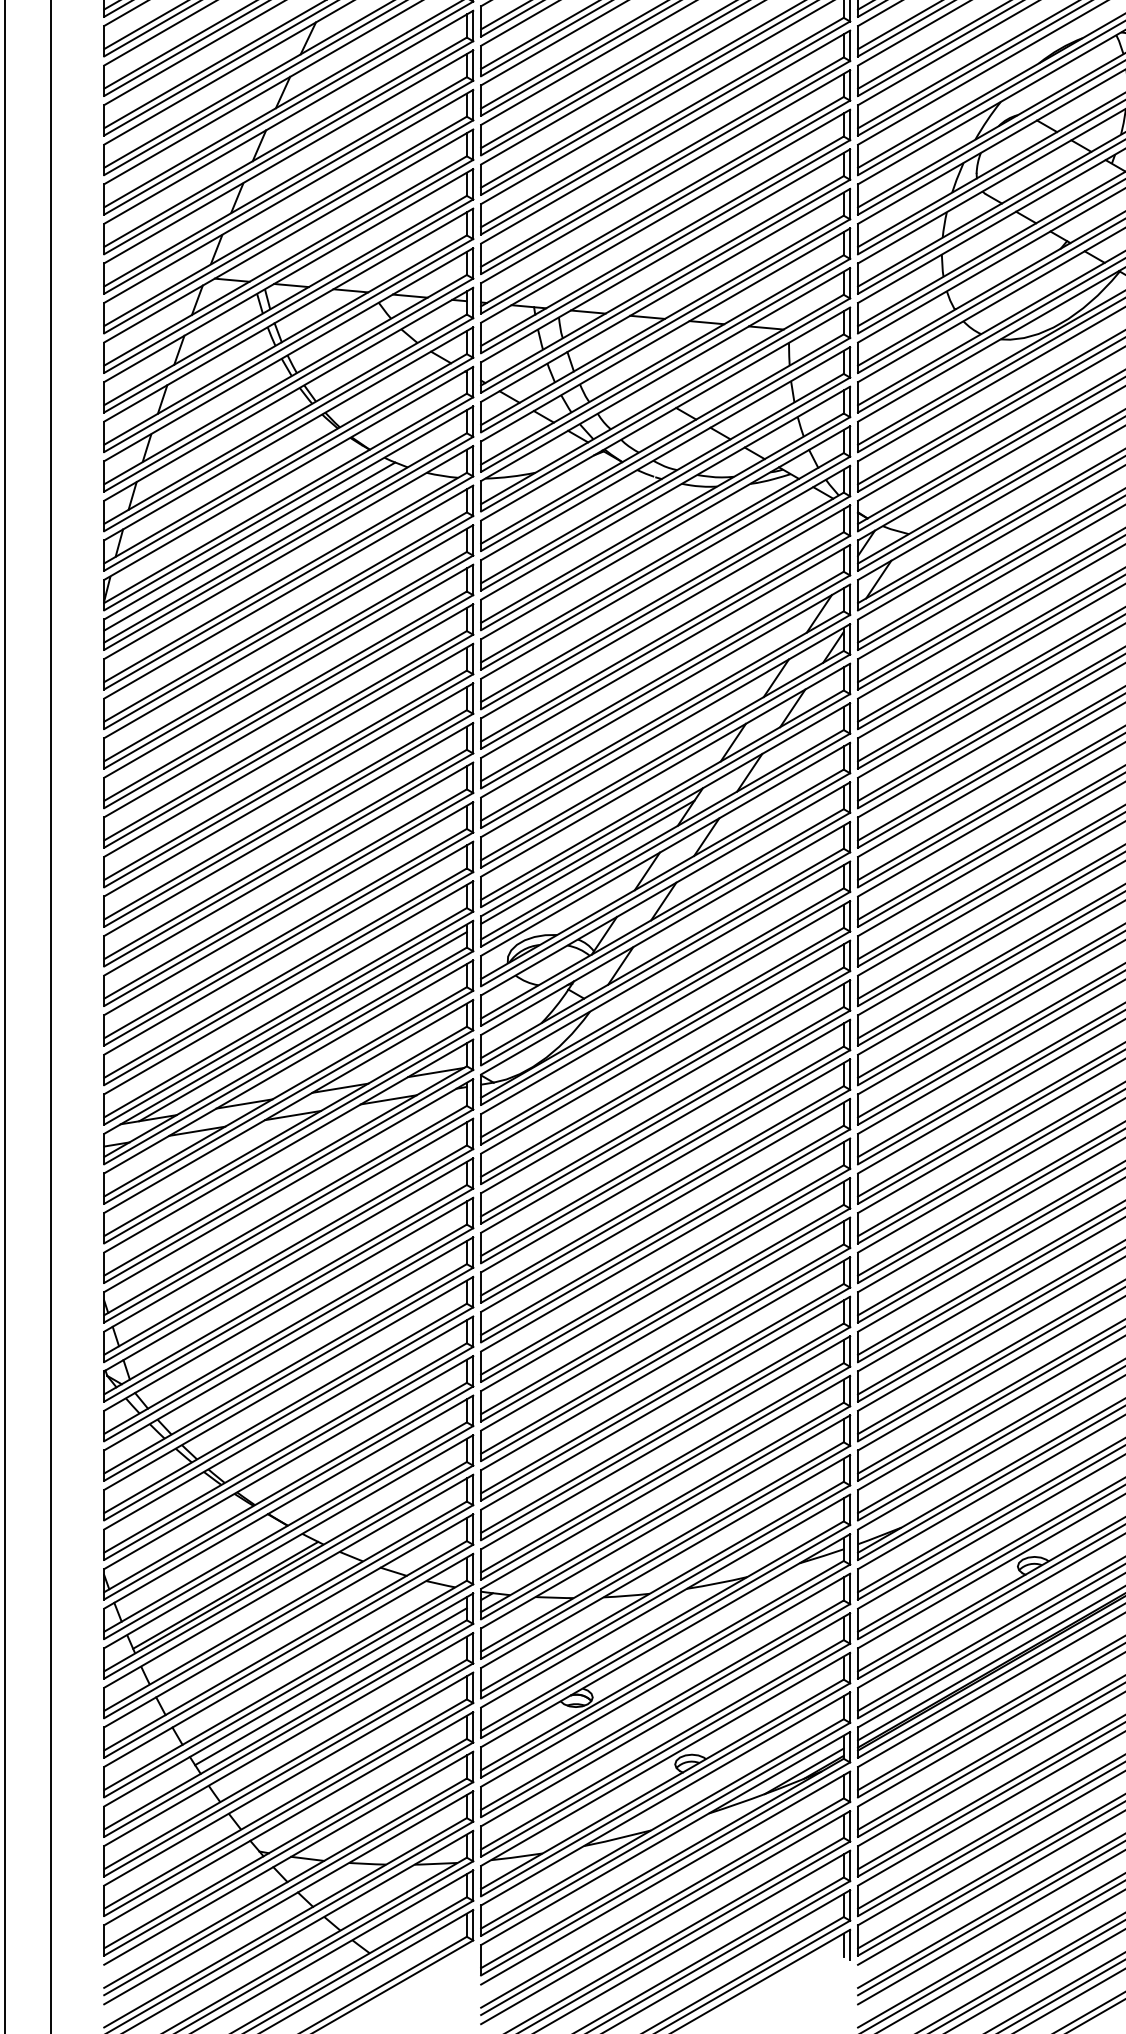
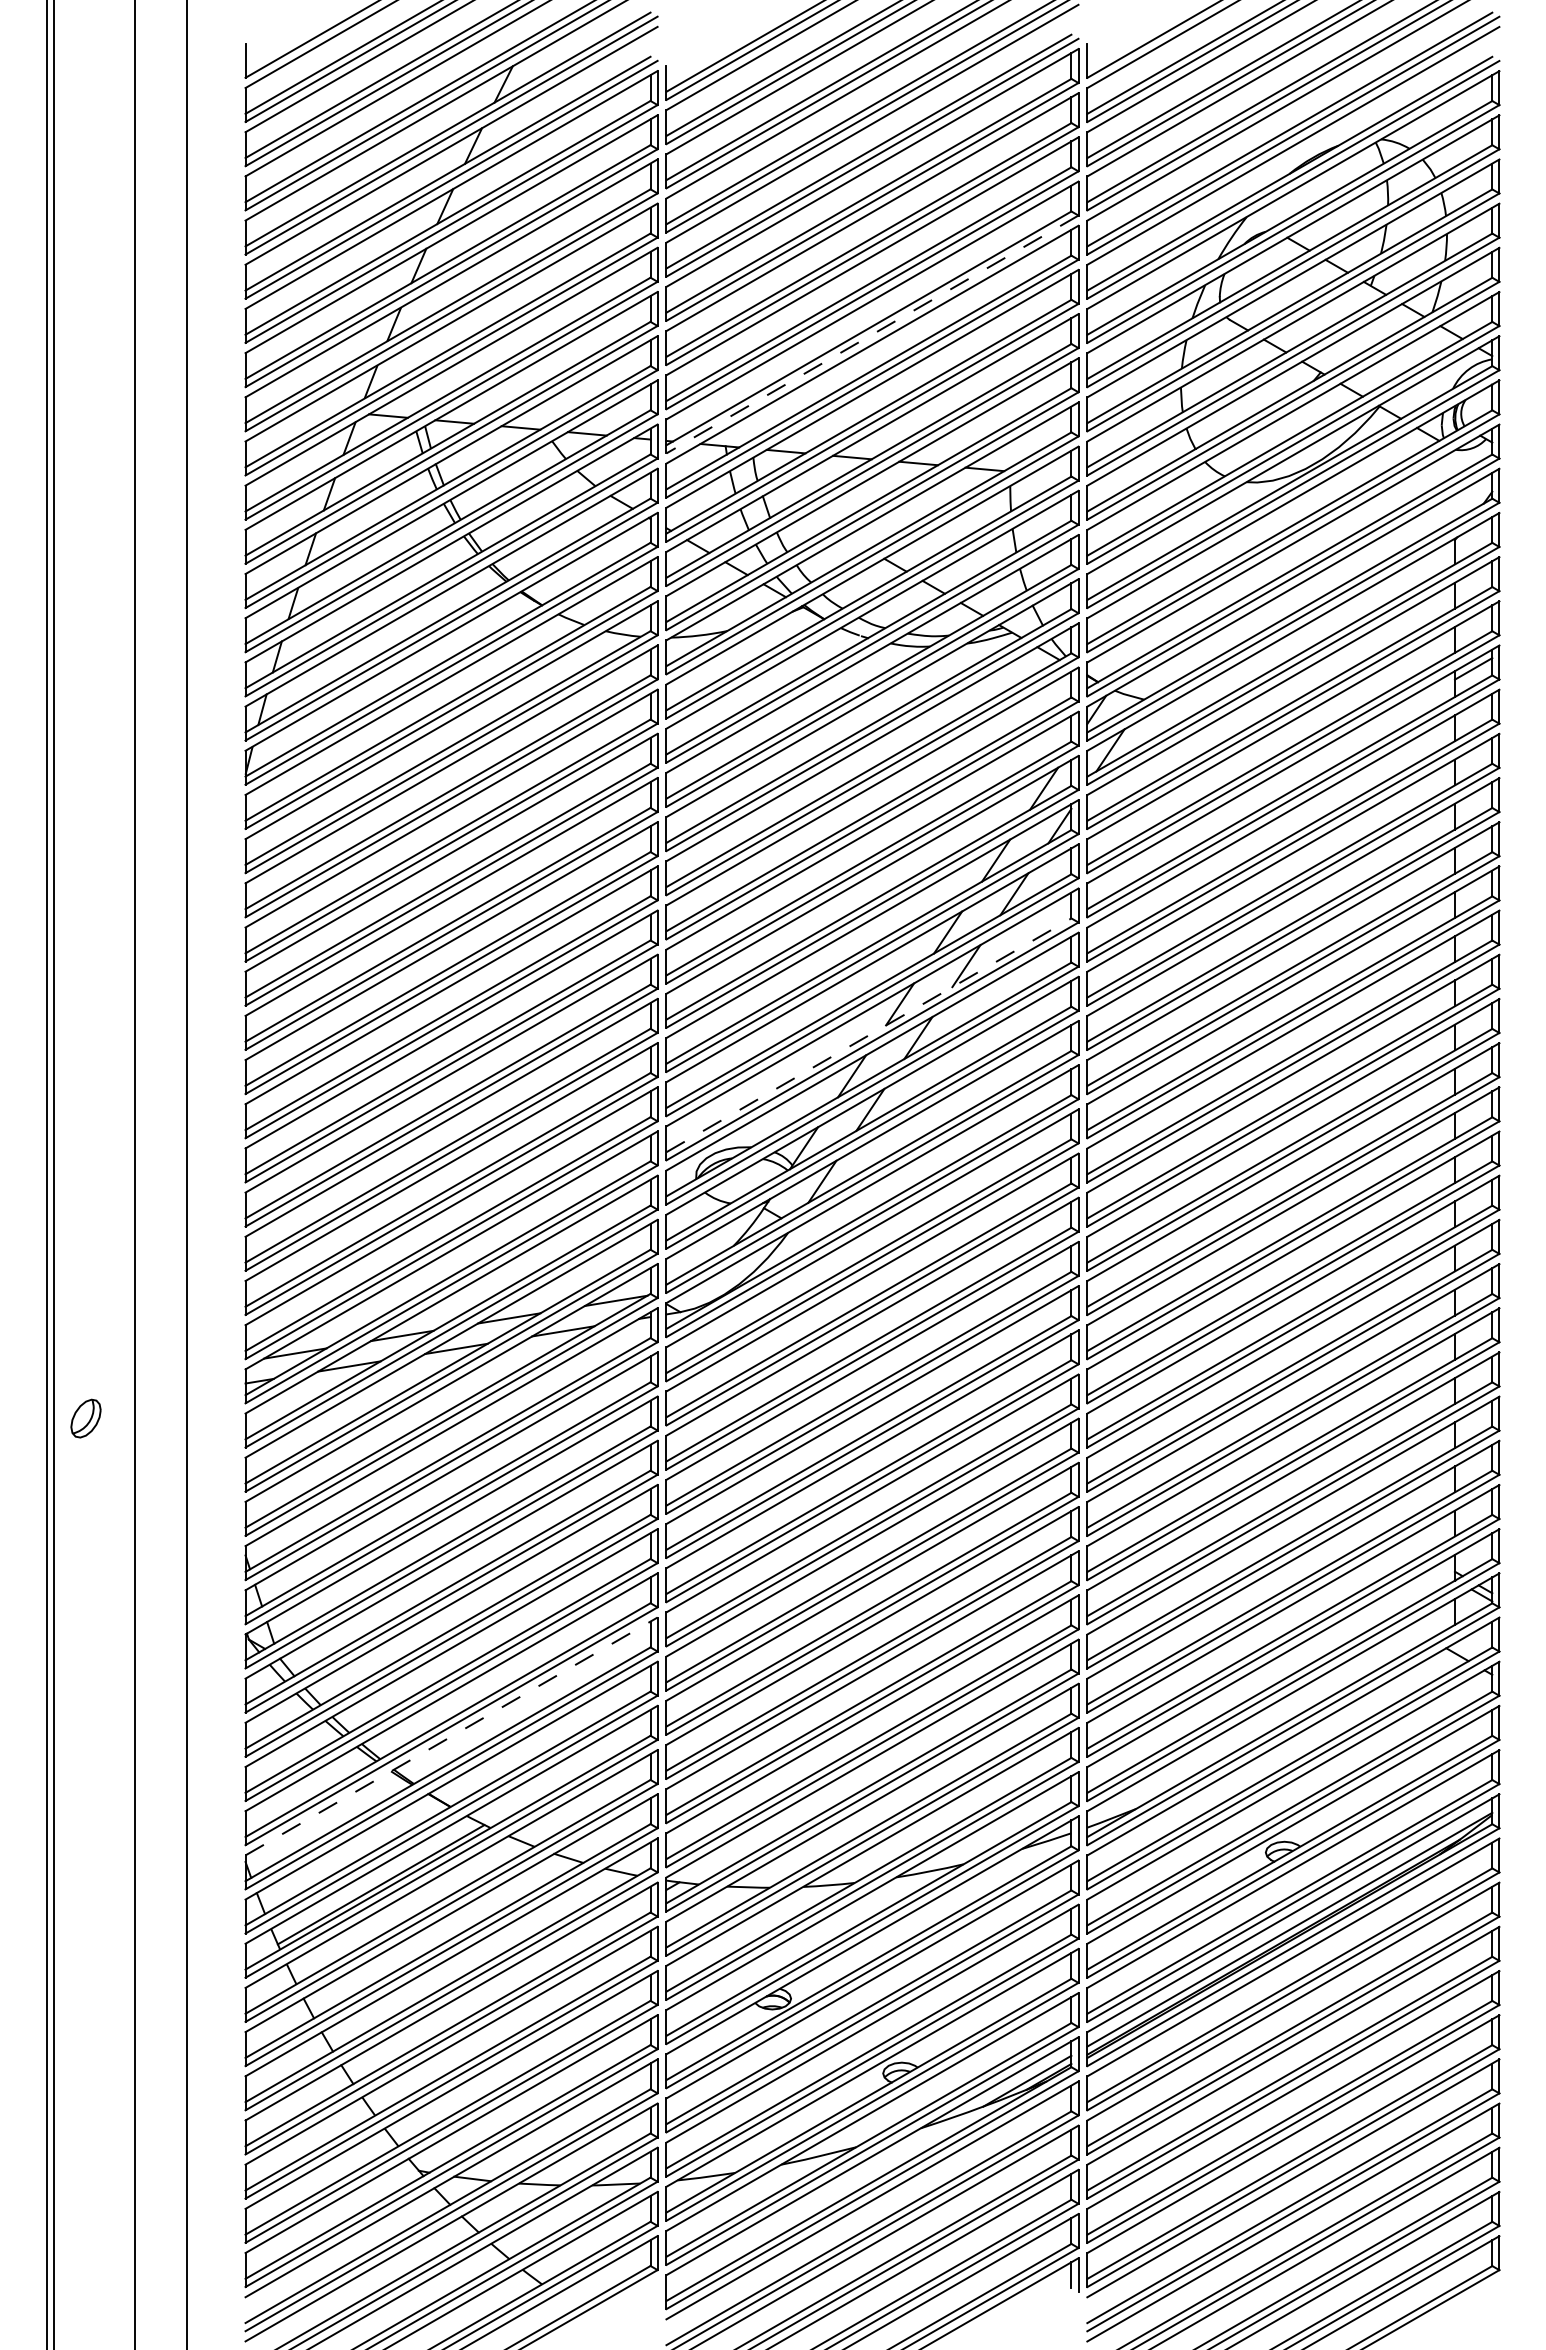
line: (665, 207) -> (872, 334), solid -> dashed
line: (249, 546) -> (407, 713), removed
line: (662, 834) -> (868, 1035), solid -> dashed
line: (587, 861) -> (785, 1065), removed
line: (302, 1026) -> (467, 1249), removed
line: (288, 1462) -> (451, 1736), solid -> dashed
line: (330, 1686) -> (498, 1986), removed

